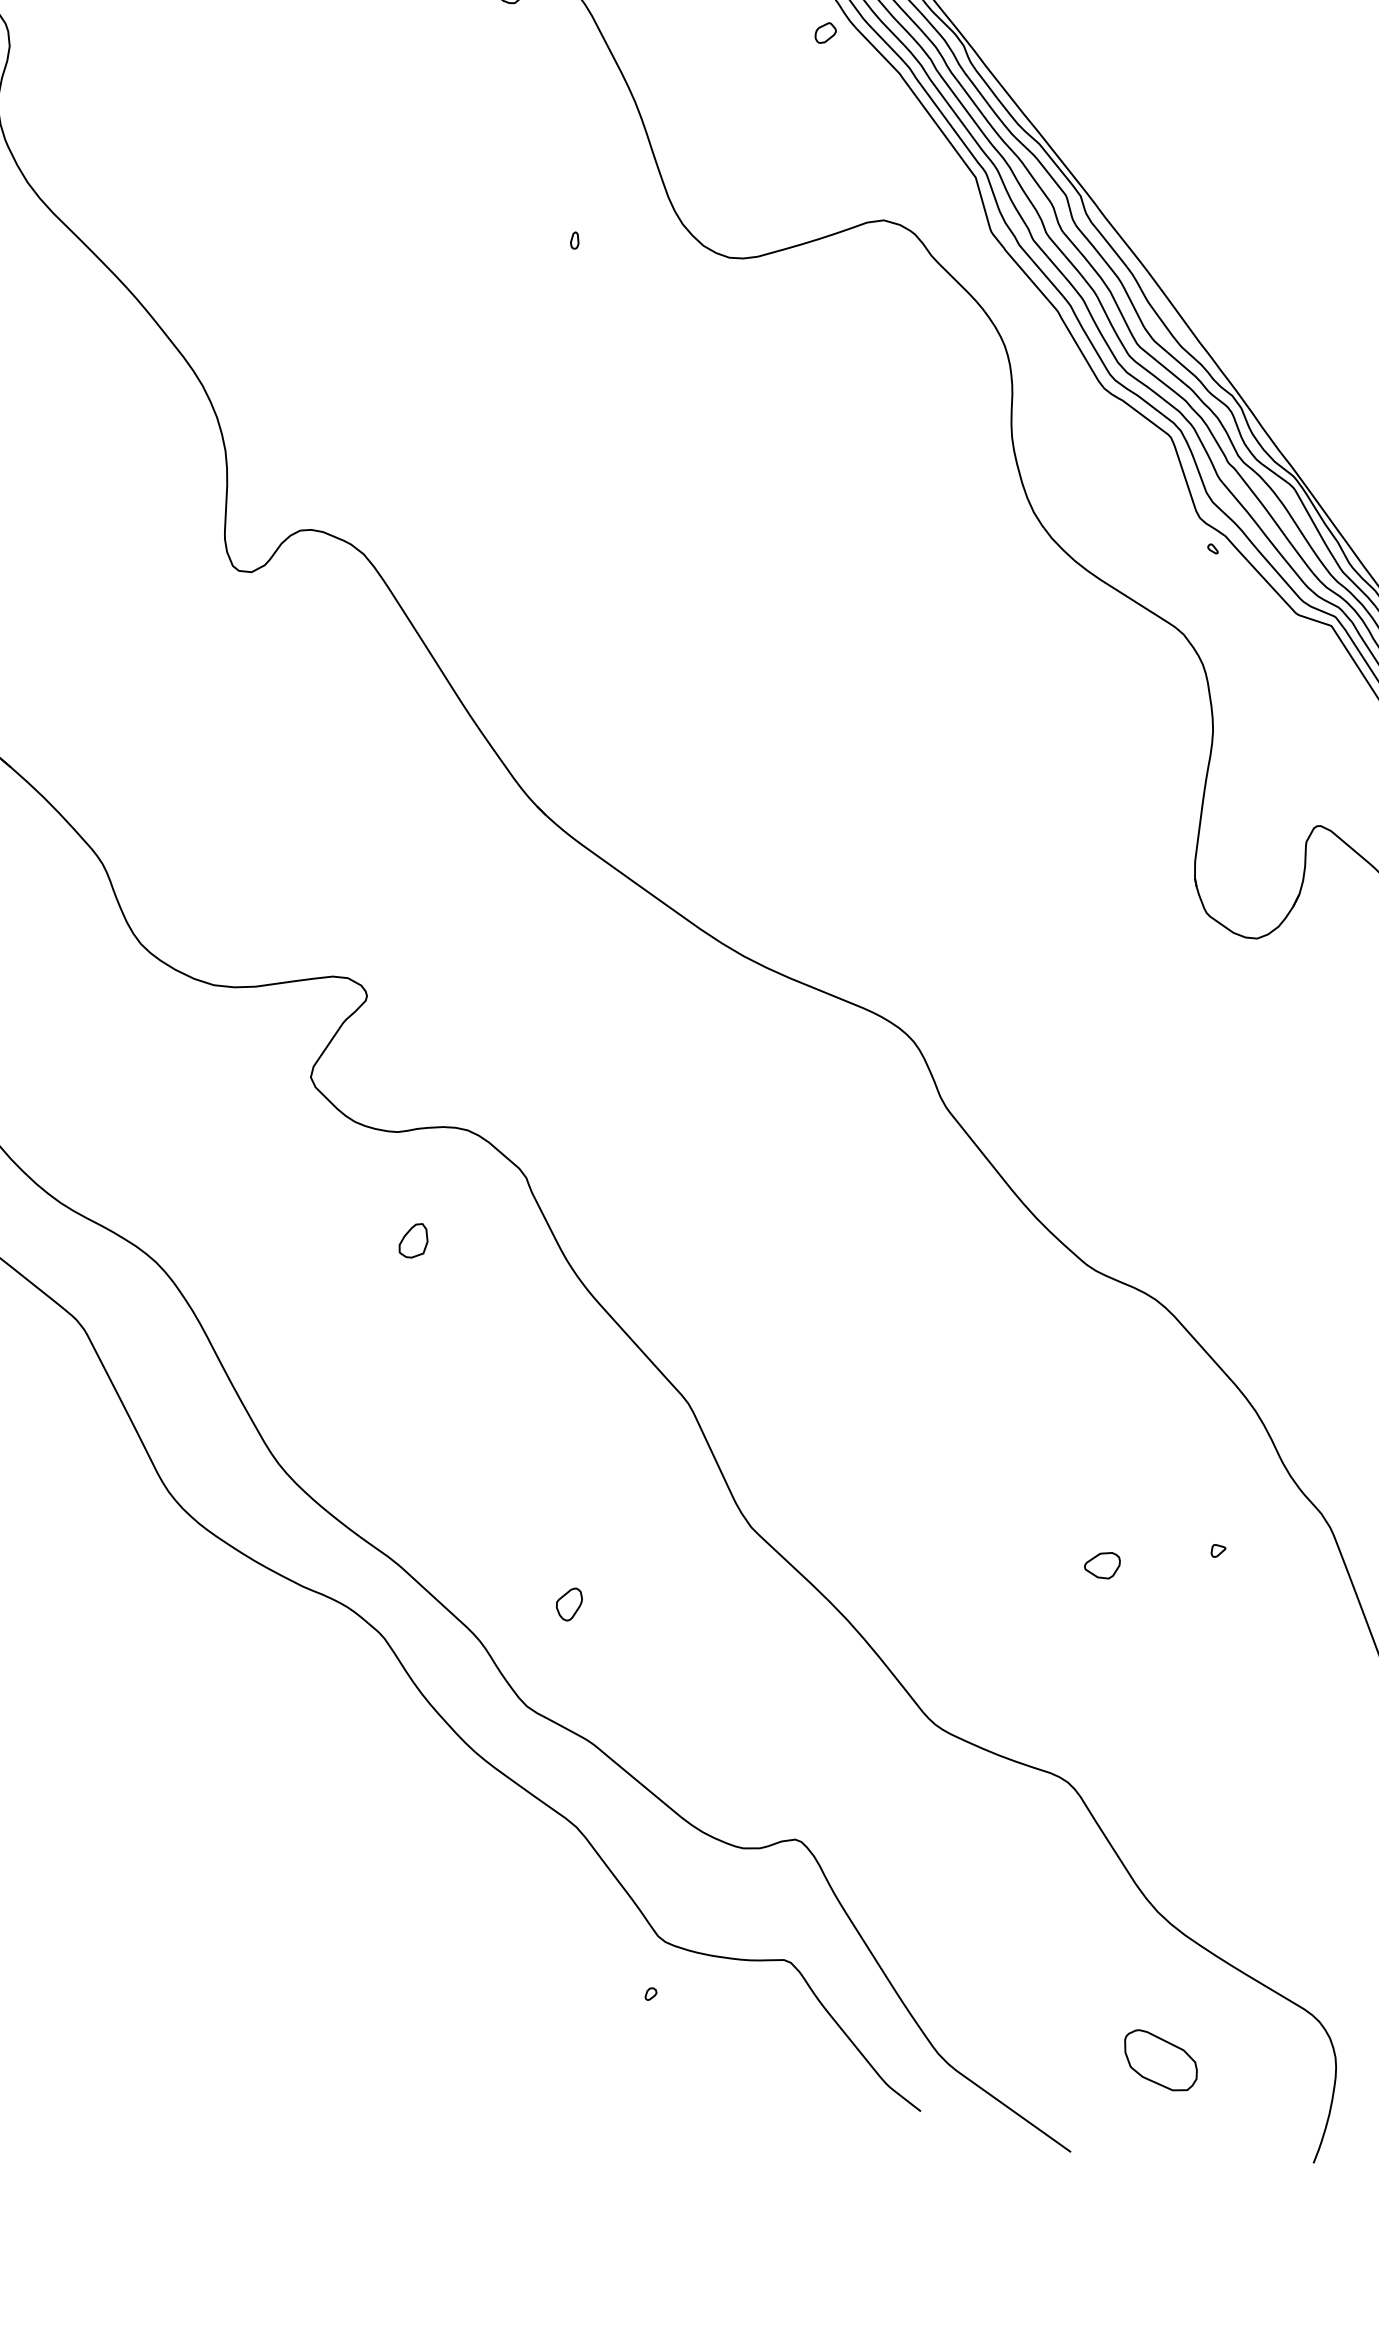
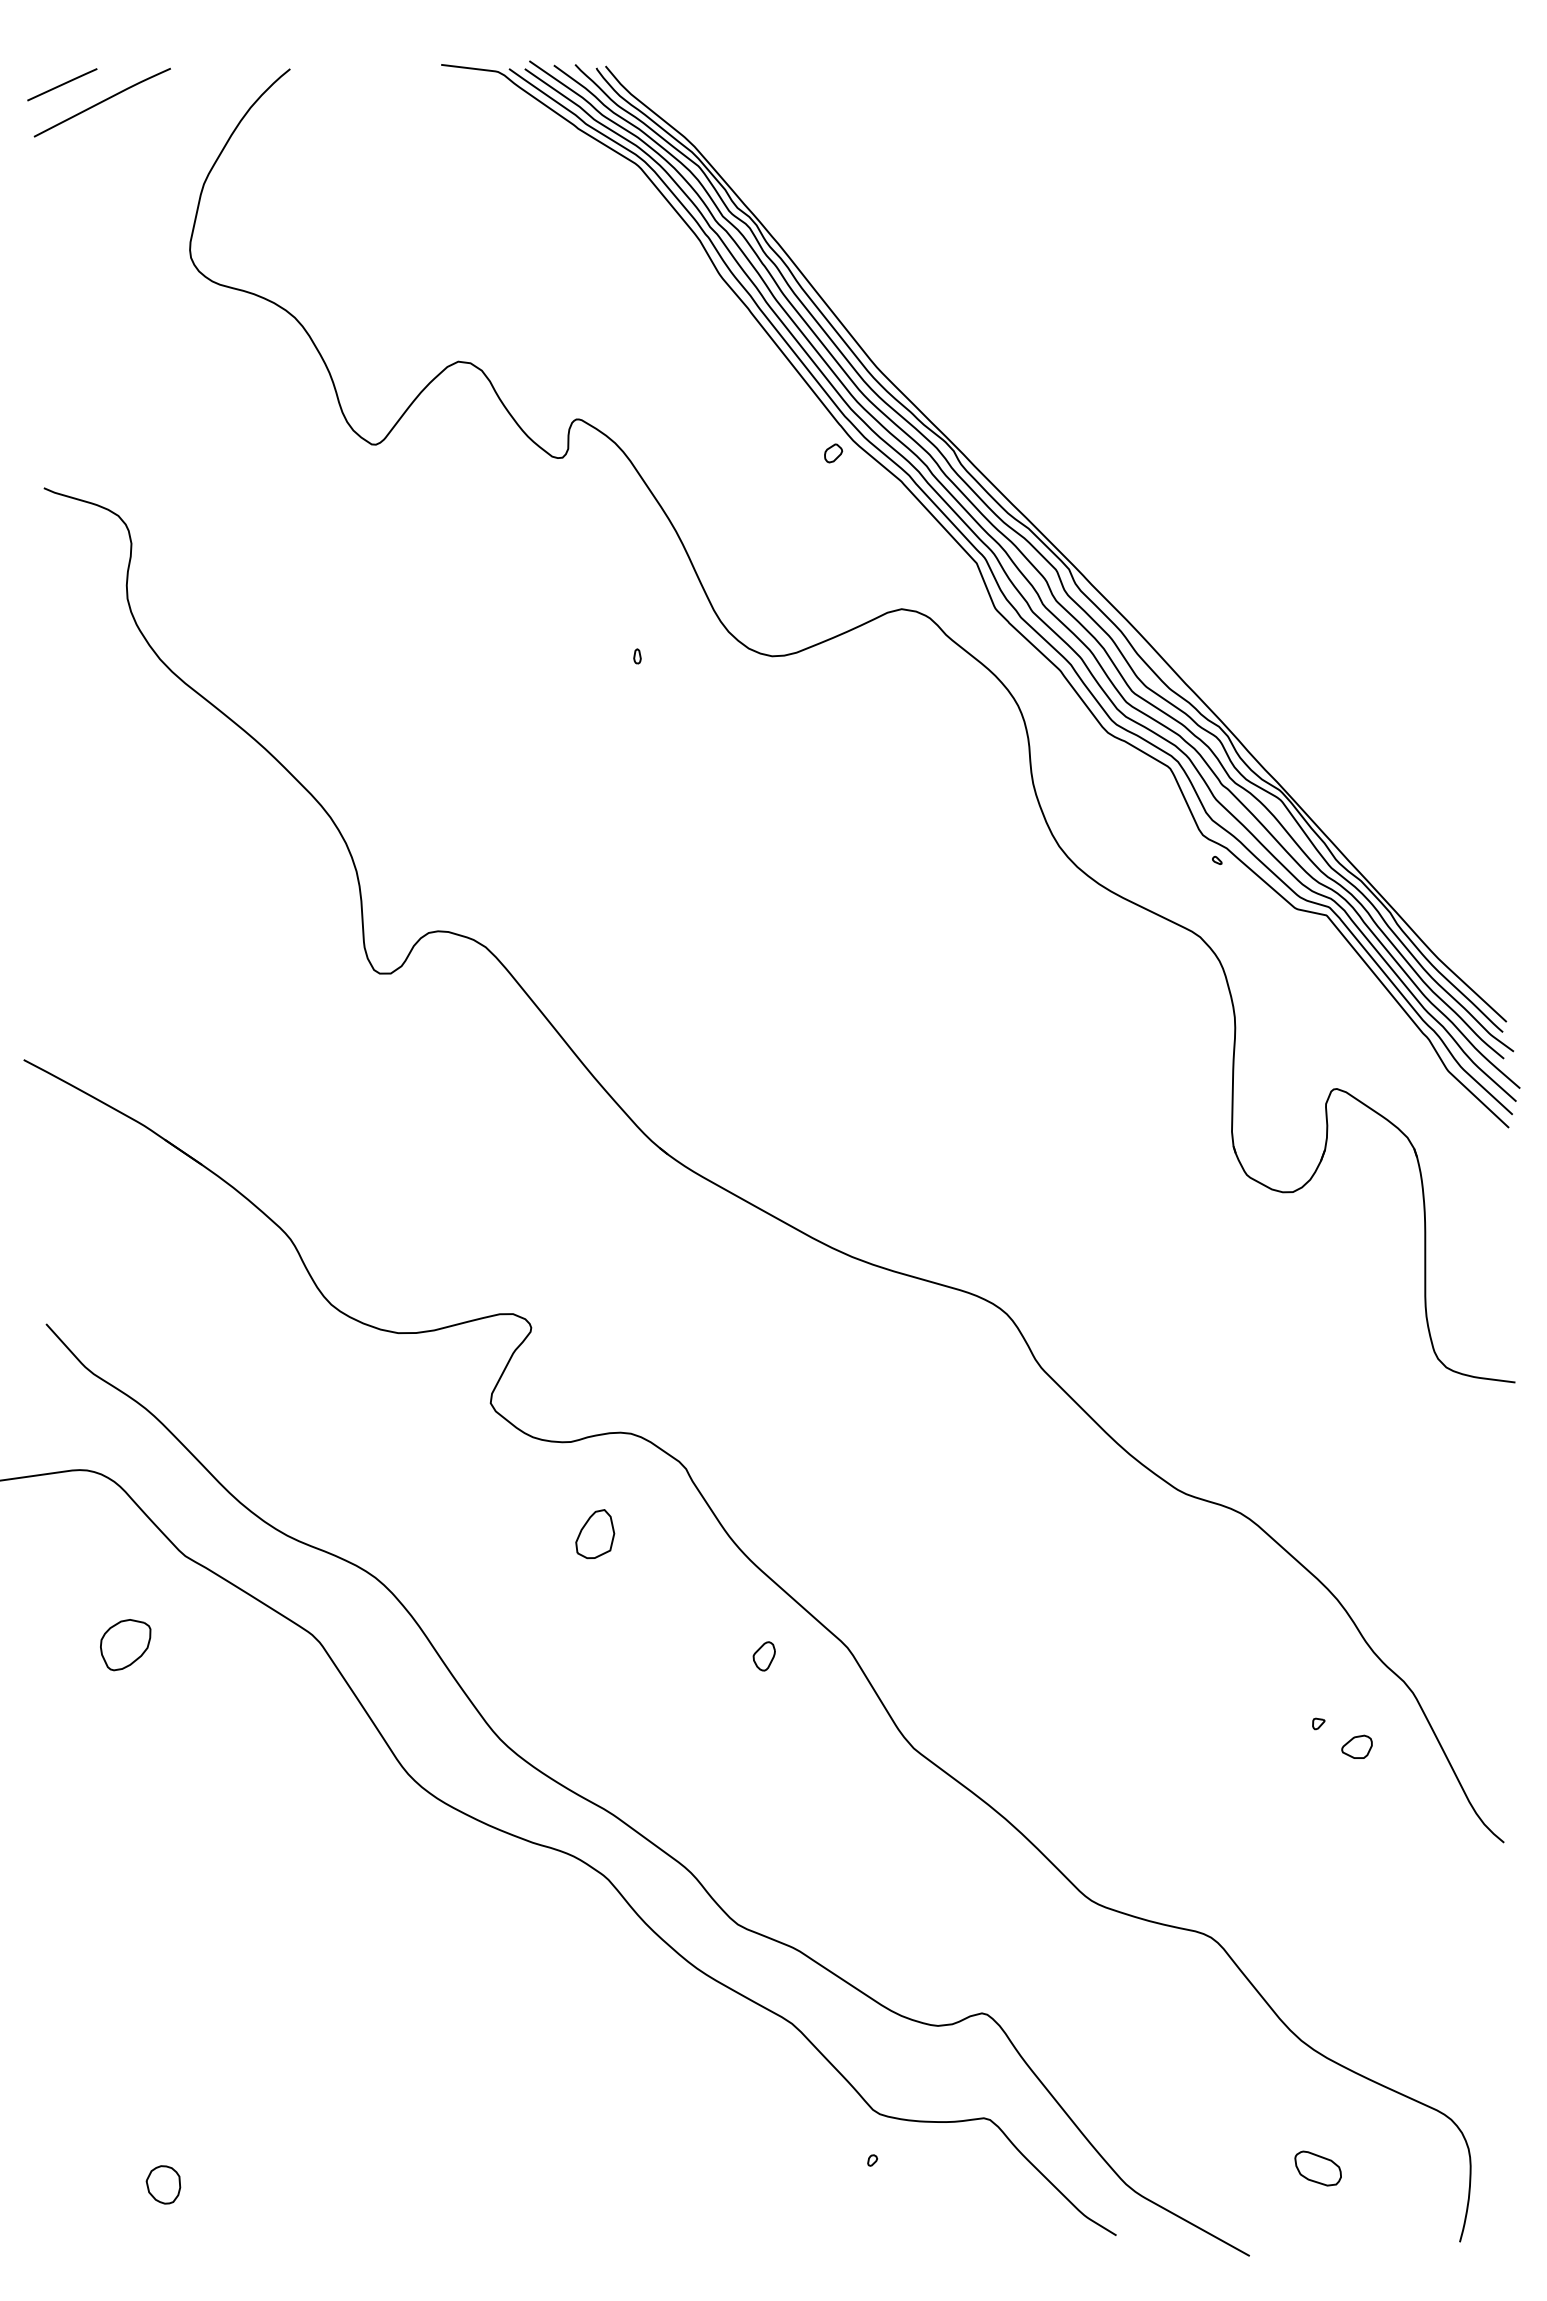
part: (414, 1240) -> (595, 1533), size x1.6
part: (1101, 1564) -> (1356, 1746), moved
part: (568, 1604) -> (763, 1656), moved
part: (1159, 2060) -> (1317, 2168), size x0.7

